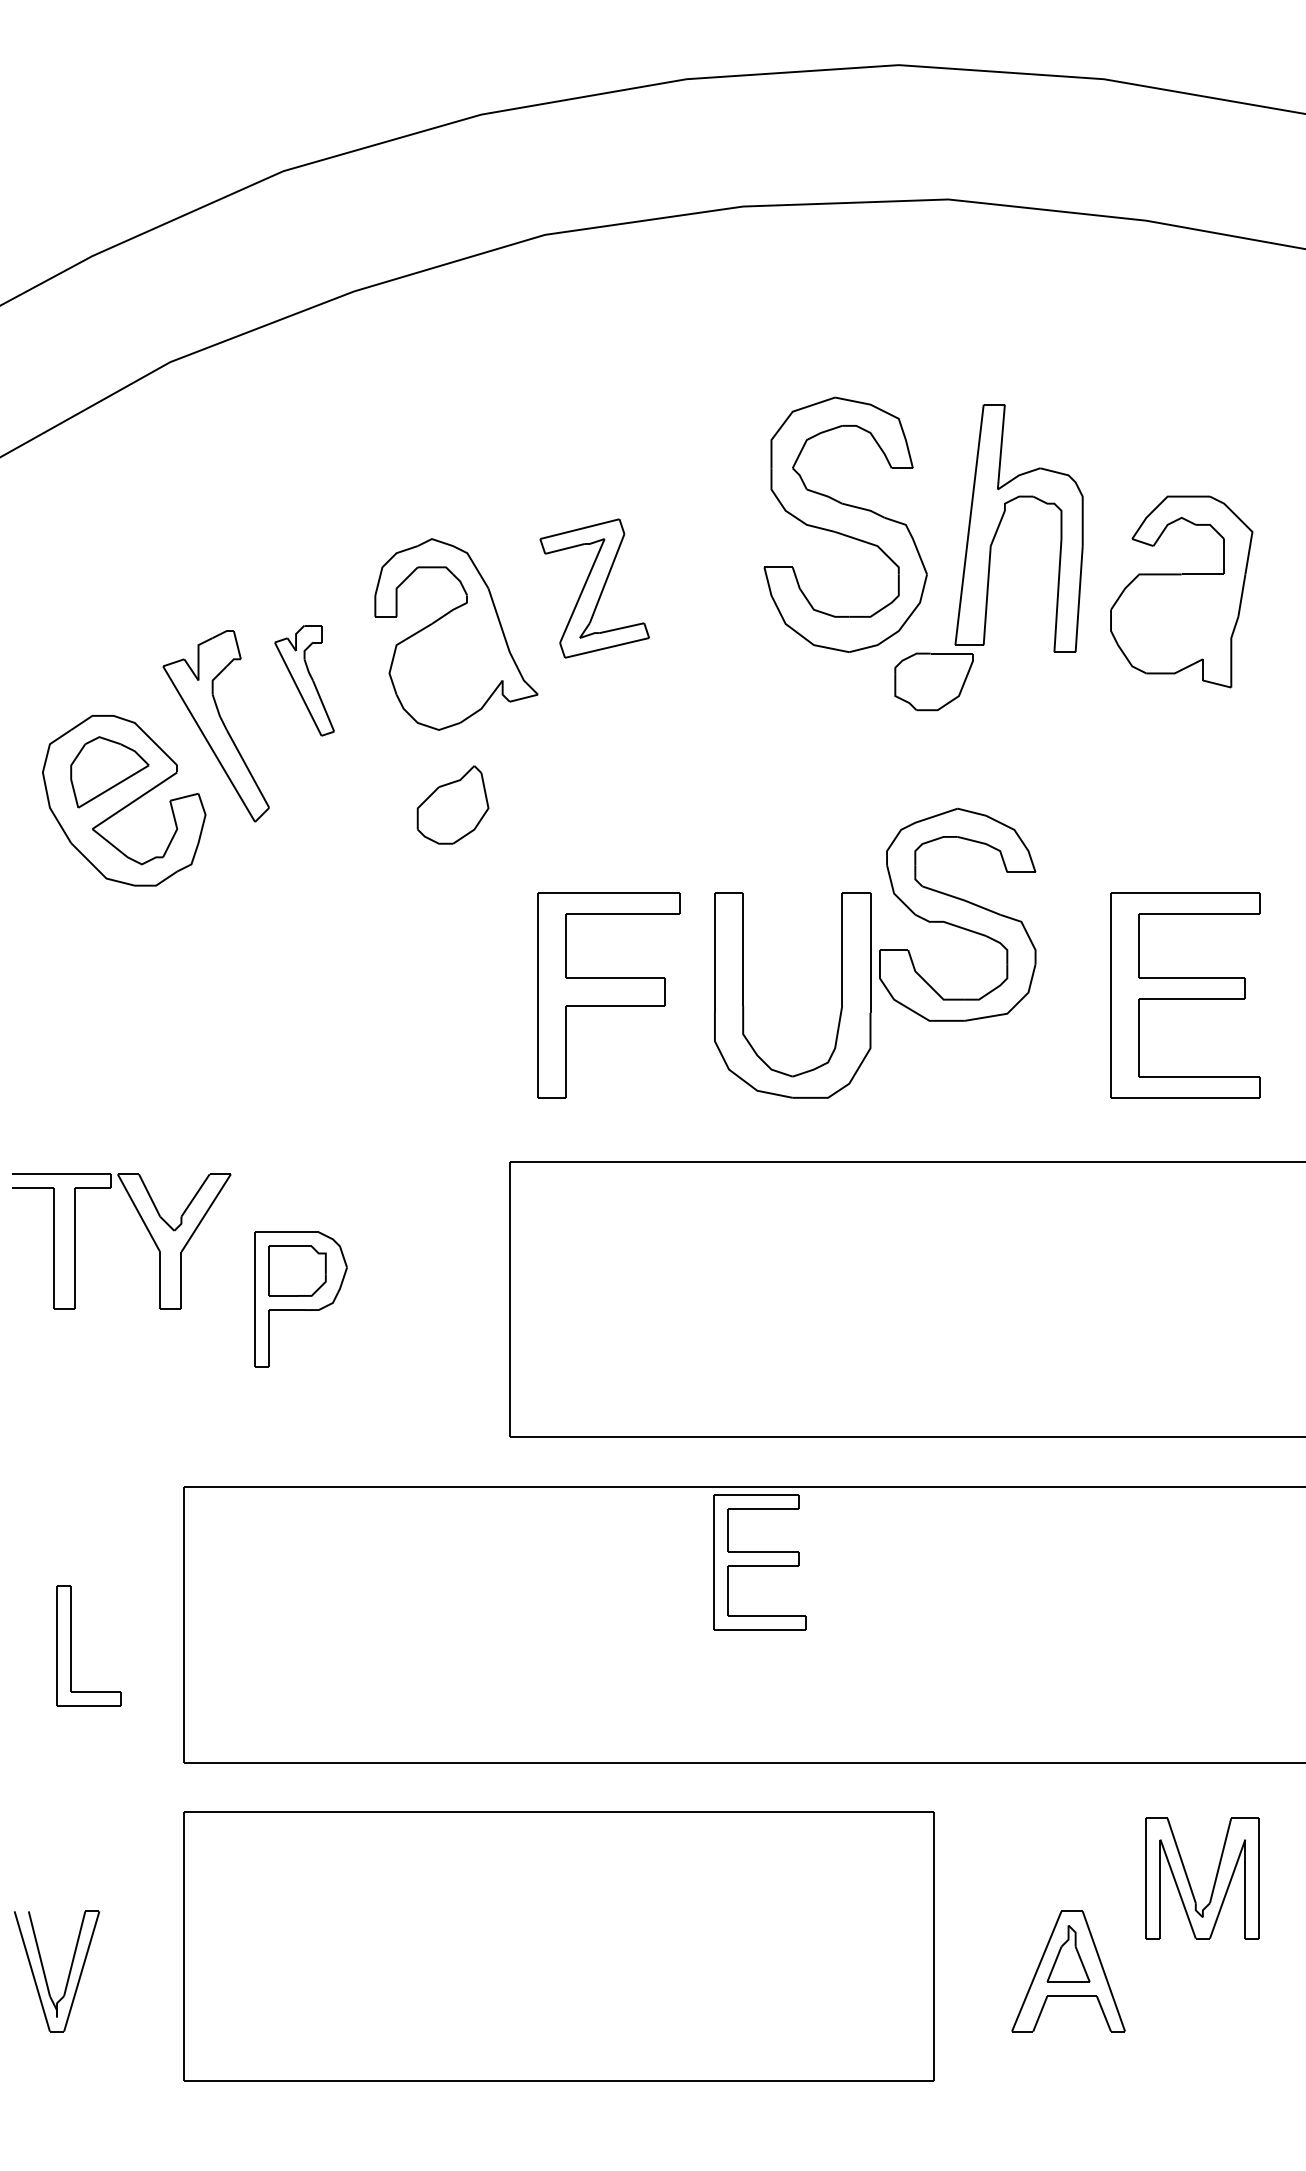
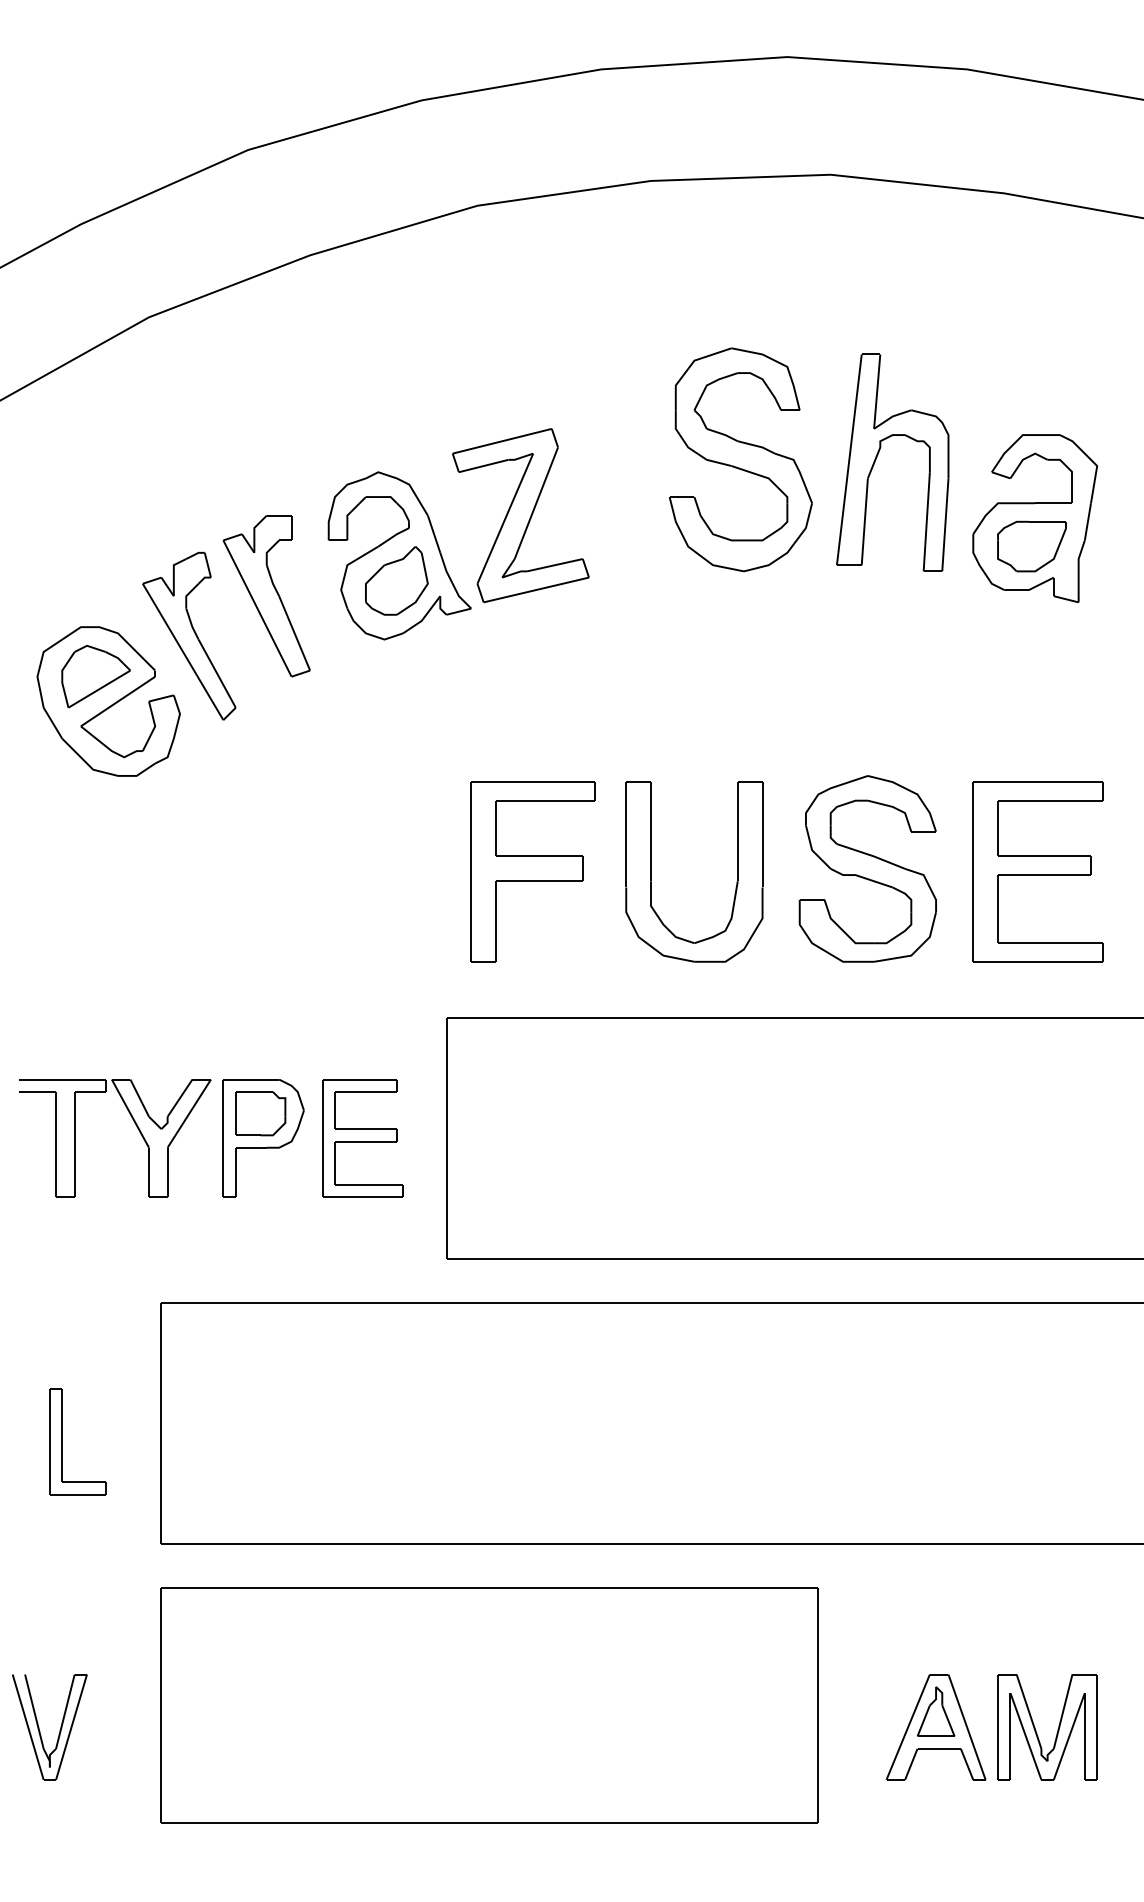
part: (594, 588) -> (520, 515), size x1.43
part: (304, 680) -> (266, 596), size x1.67
part: (933, 681) -> (1031, 546), moved
part: (452, 804) -> (396, 580), moved
part: (957, 914) -> (867, 868), moved
part: (146, 1229) -> (137, 1127), moved
part: (759, 1562) -> (362, 1138), moved
part: (1214, 1880) -> (1057, 1728), moved

